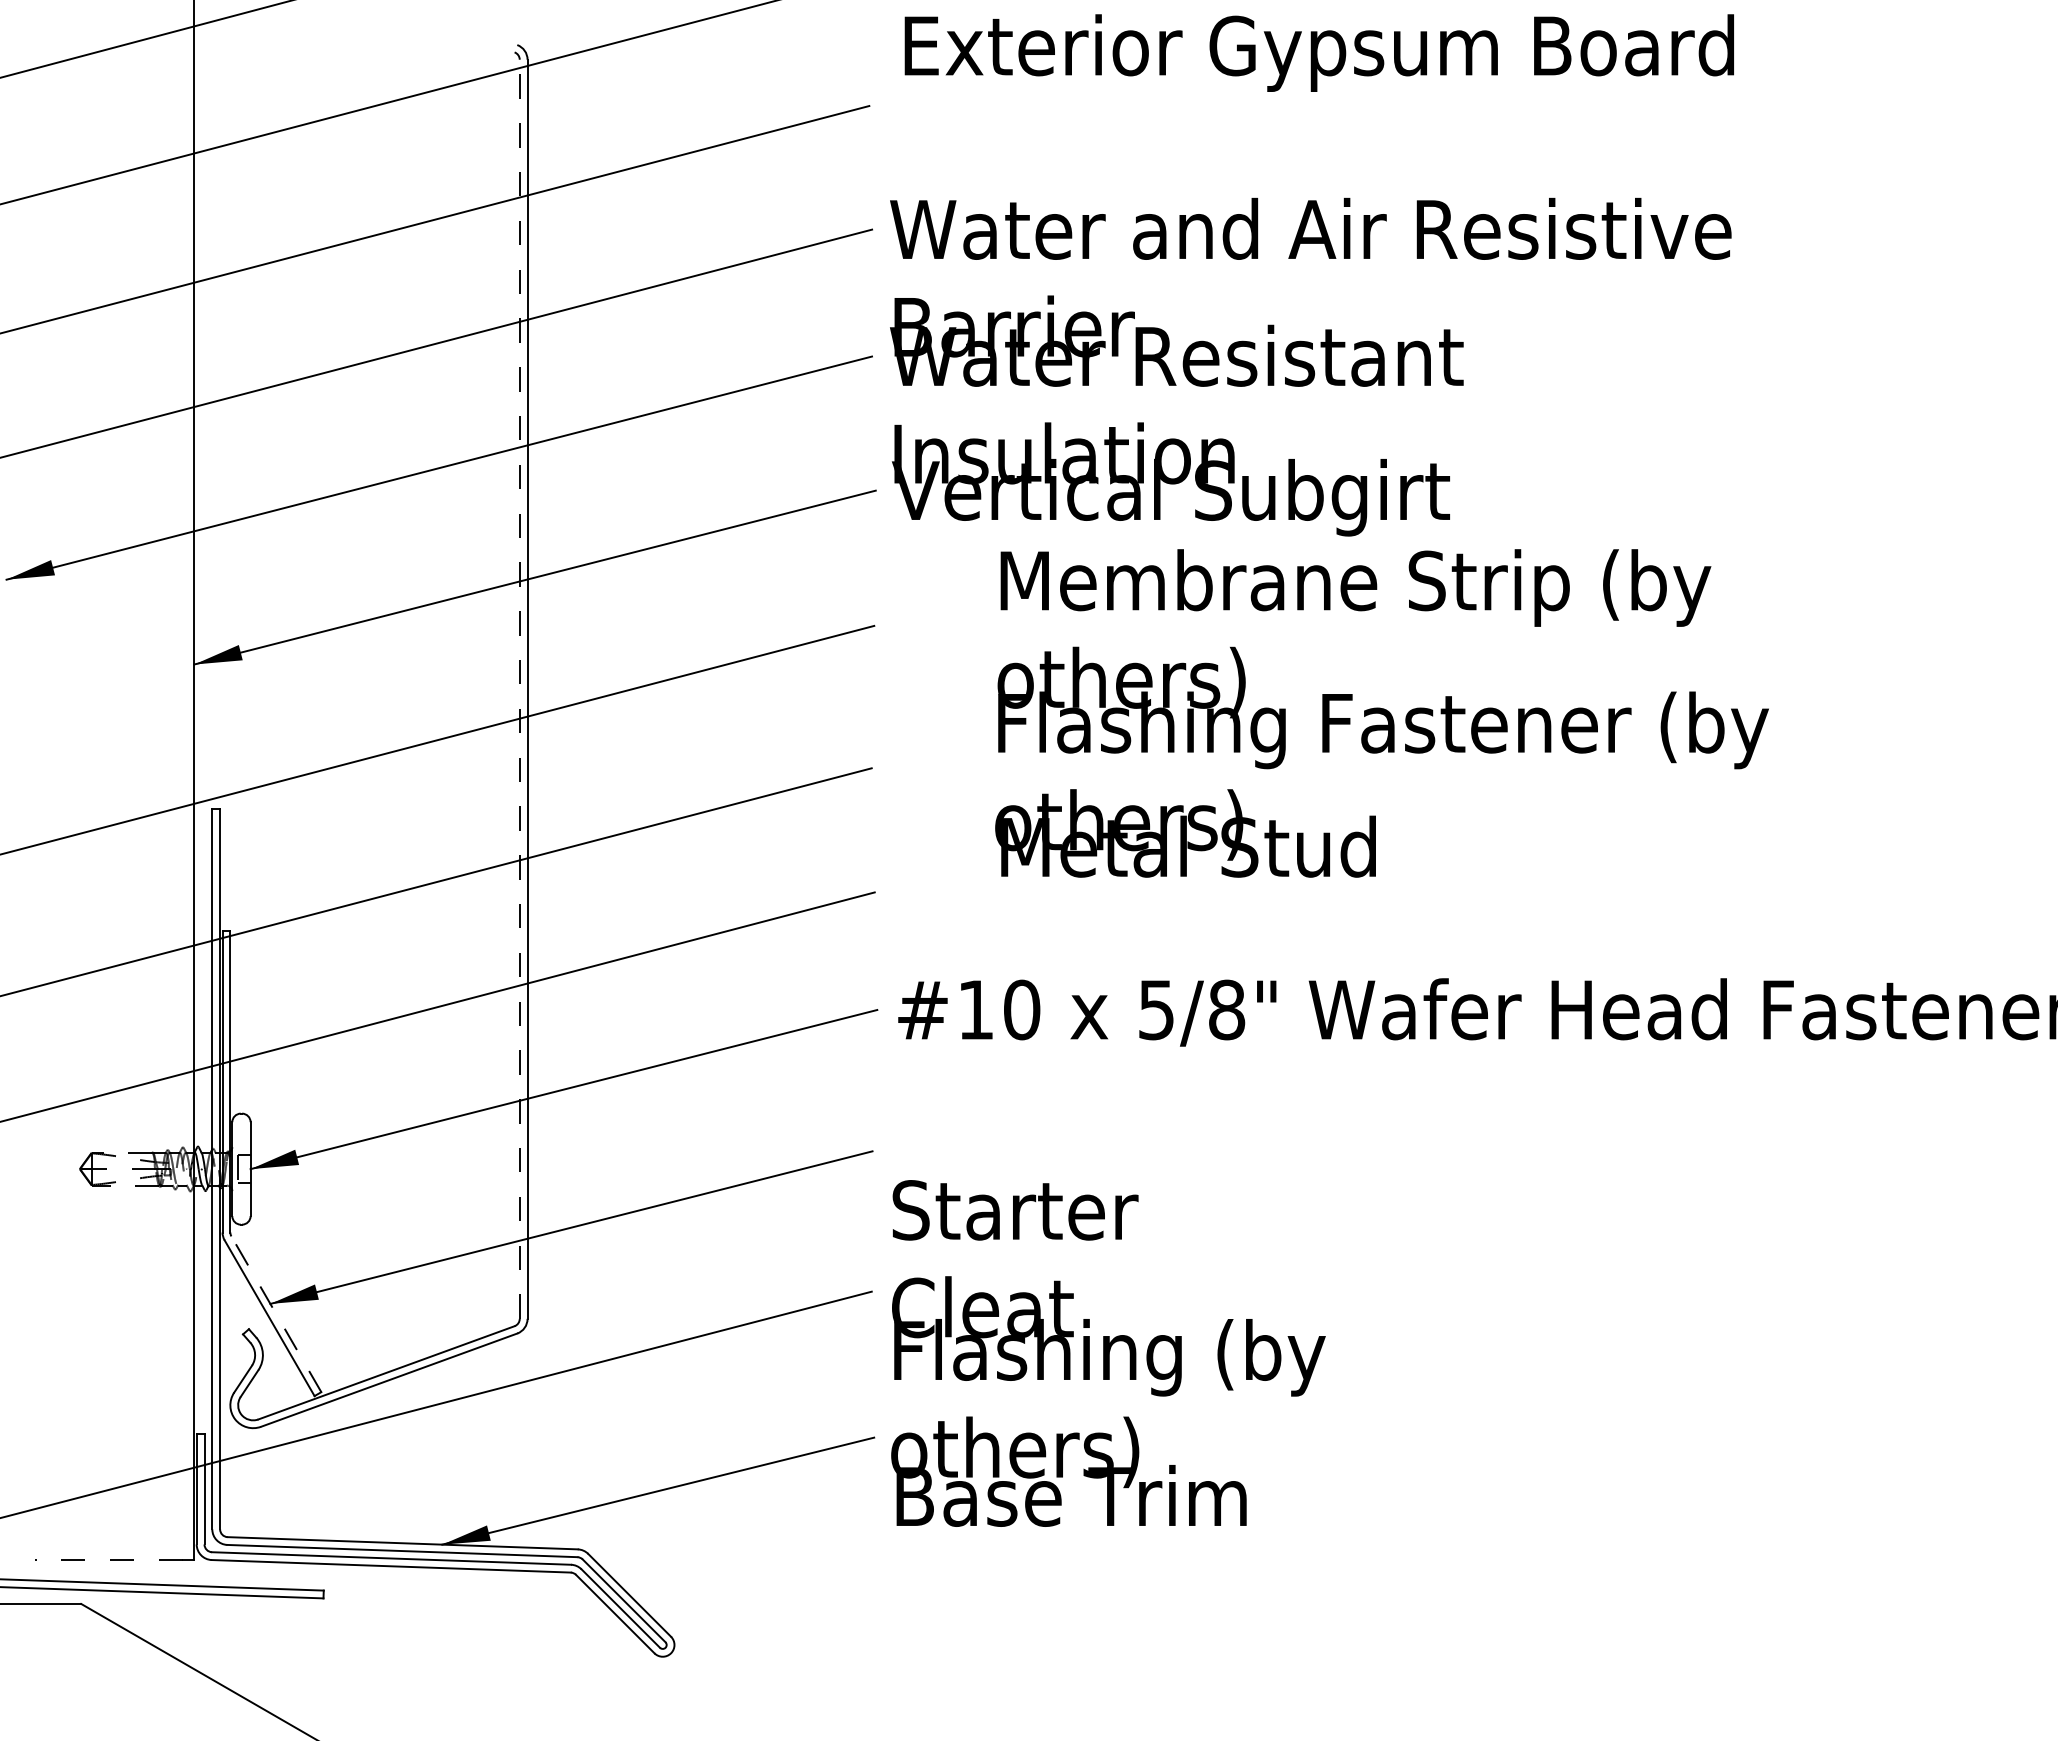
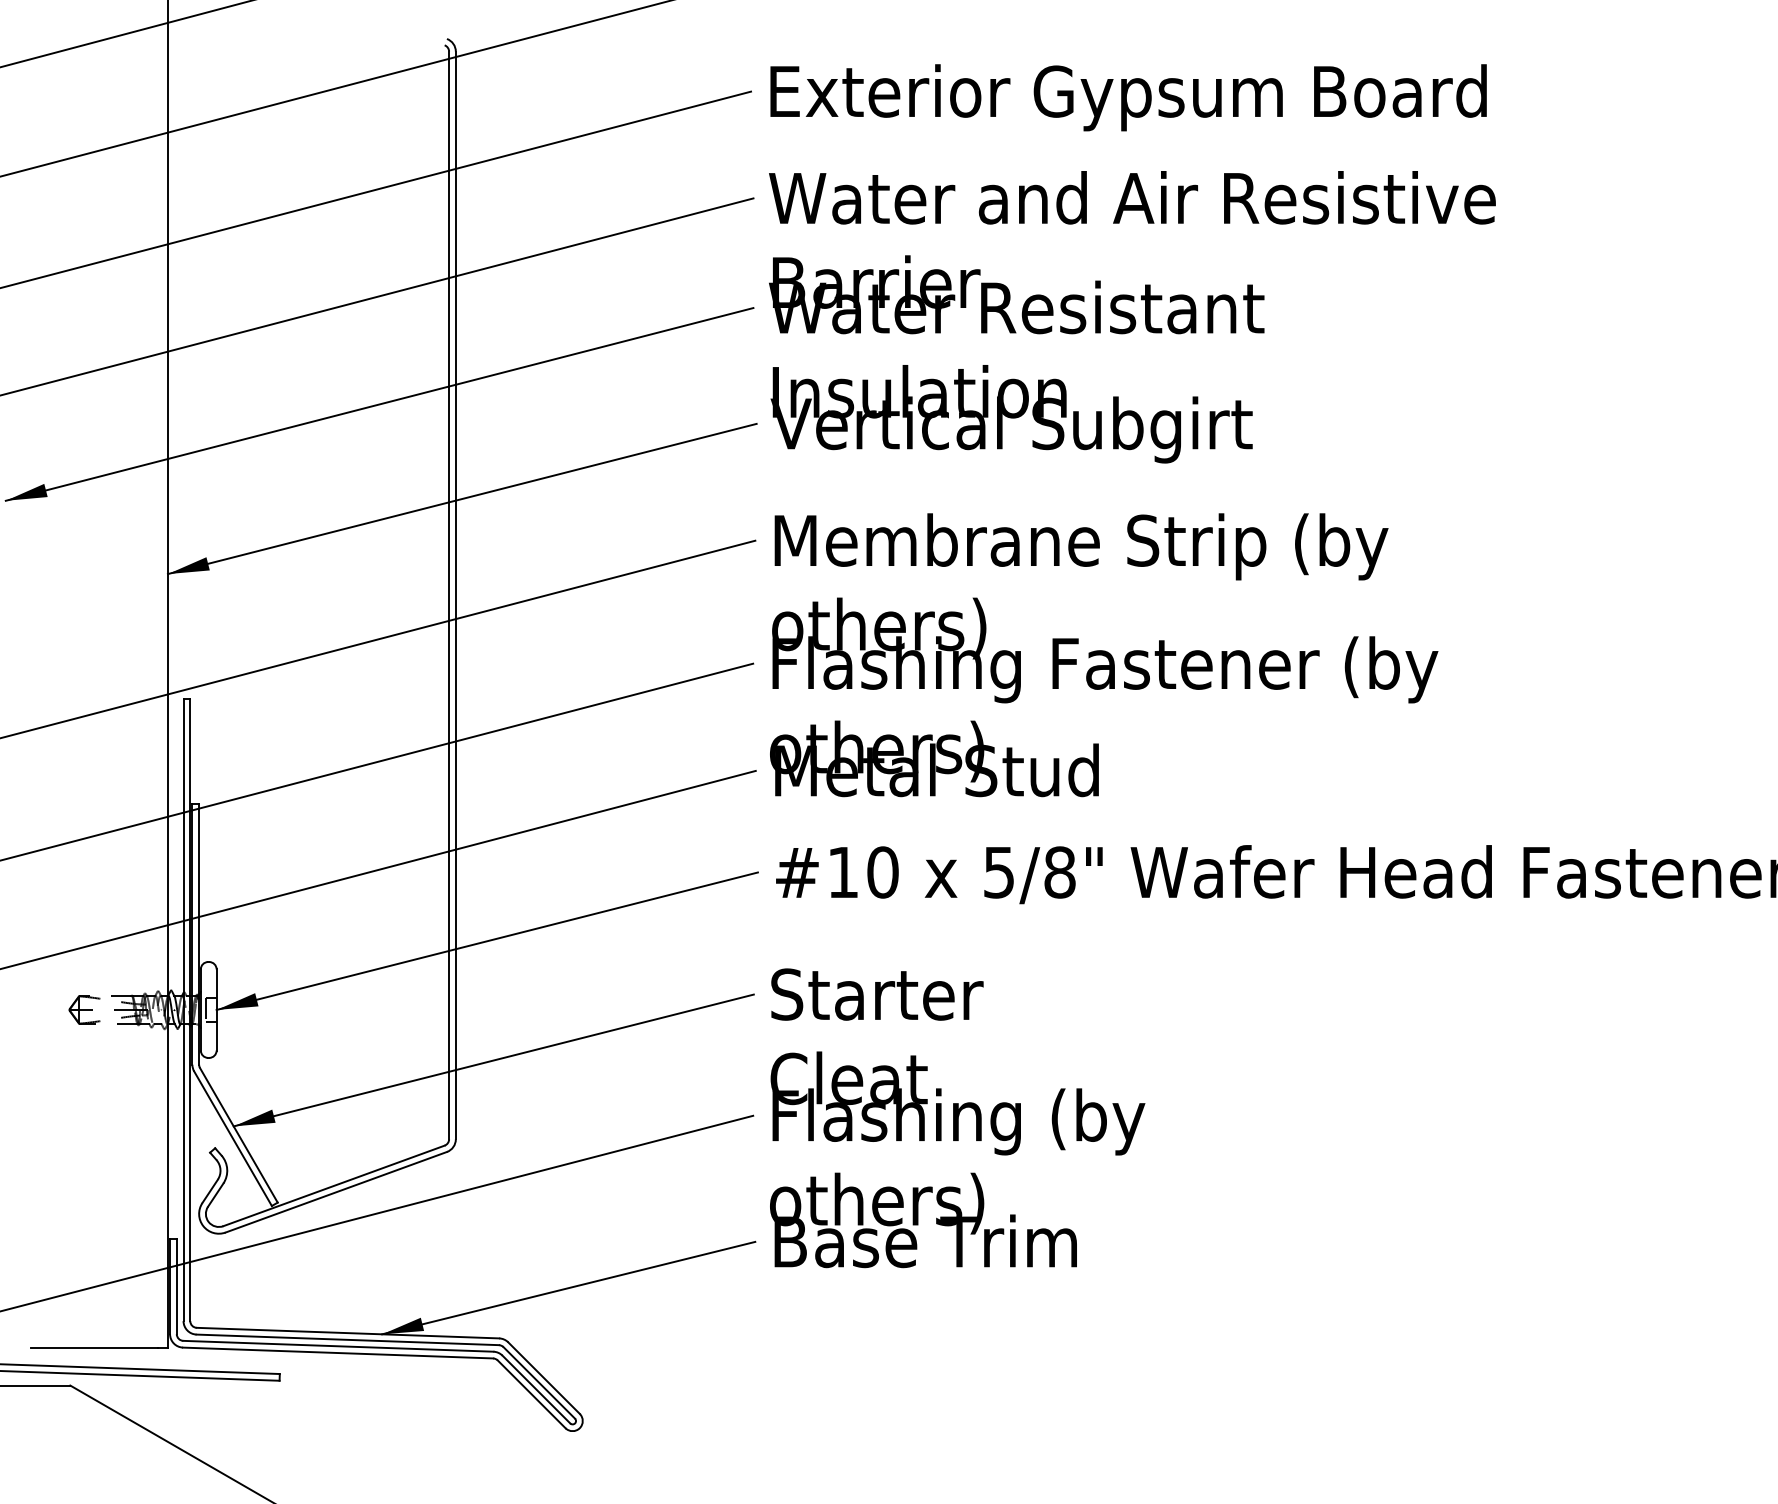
text: (1318, 52) -> (1127, 97), moved
line: (519, 689) -> (448, 595), dashed -> solid
text: (1381, 713) -> (1103, 655), moved
line: (276, 1314) -> (238, 1135), dashed -> solid
text: (1108, 1353) -> (957, 1118), moved
line: (109, 1560) -> (94, 1348), dashed -> solid

